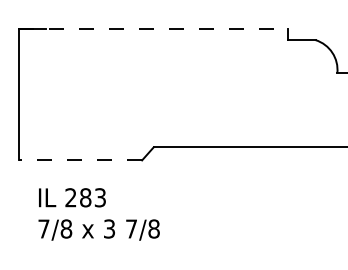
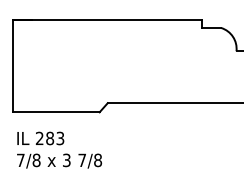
line: (154, 29) -> (108, 20), dashed -> solid
line: (80, 160) -> (56, 112), dashed -> solid
text: (99, 213) -> (59, 149), moved

